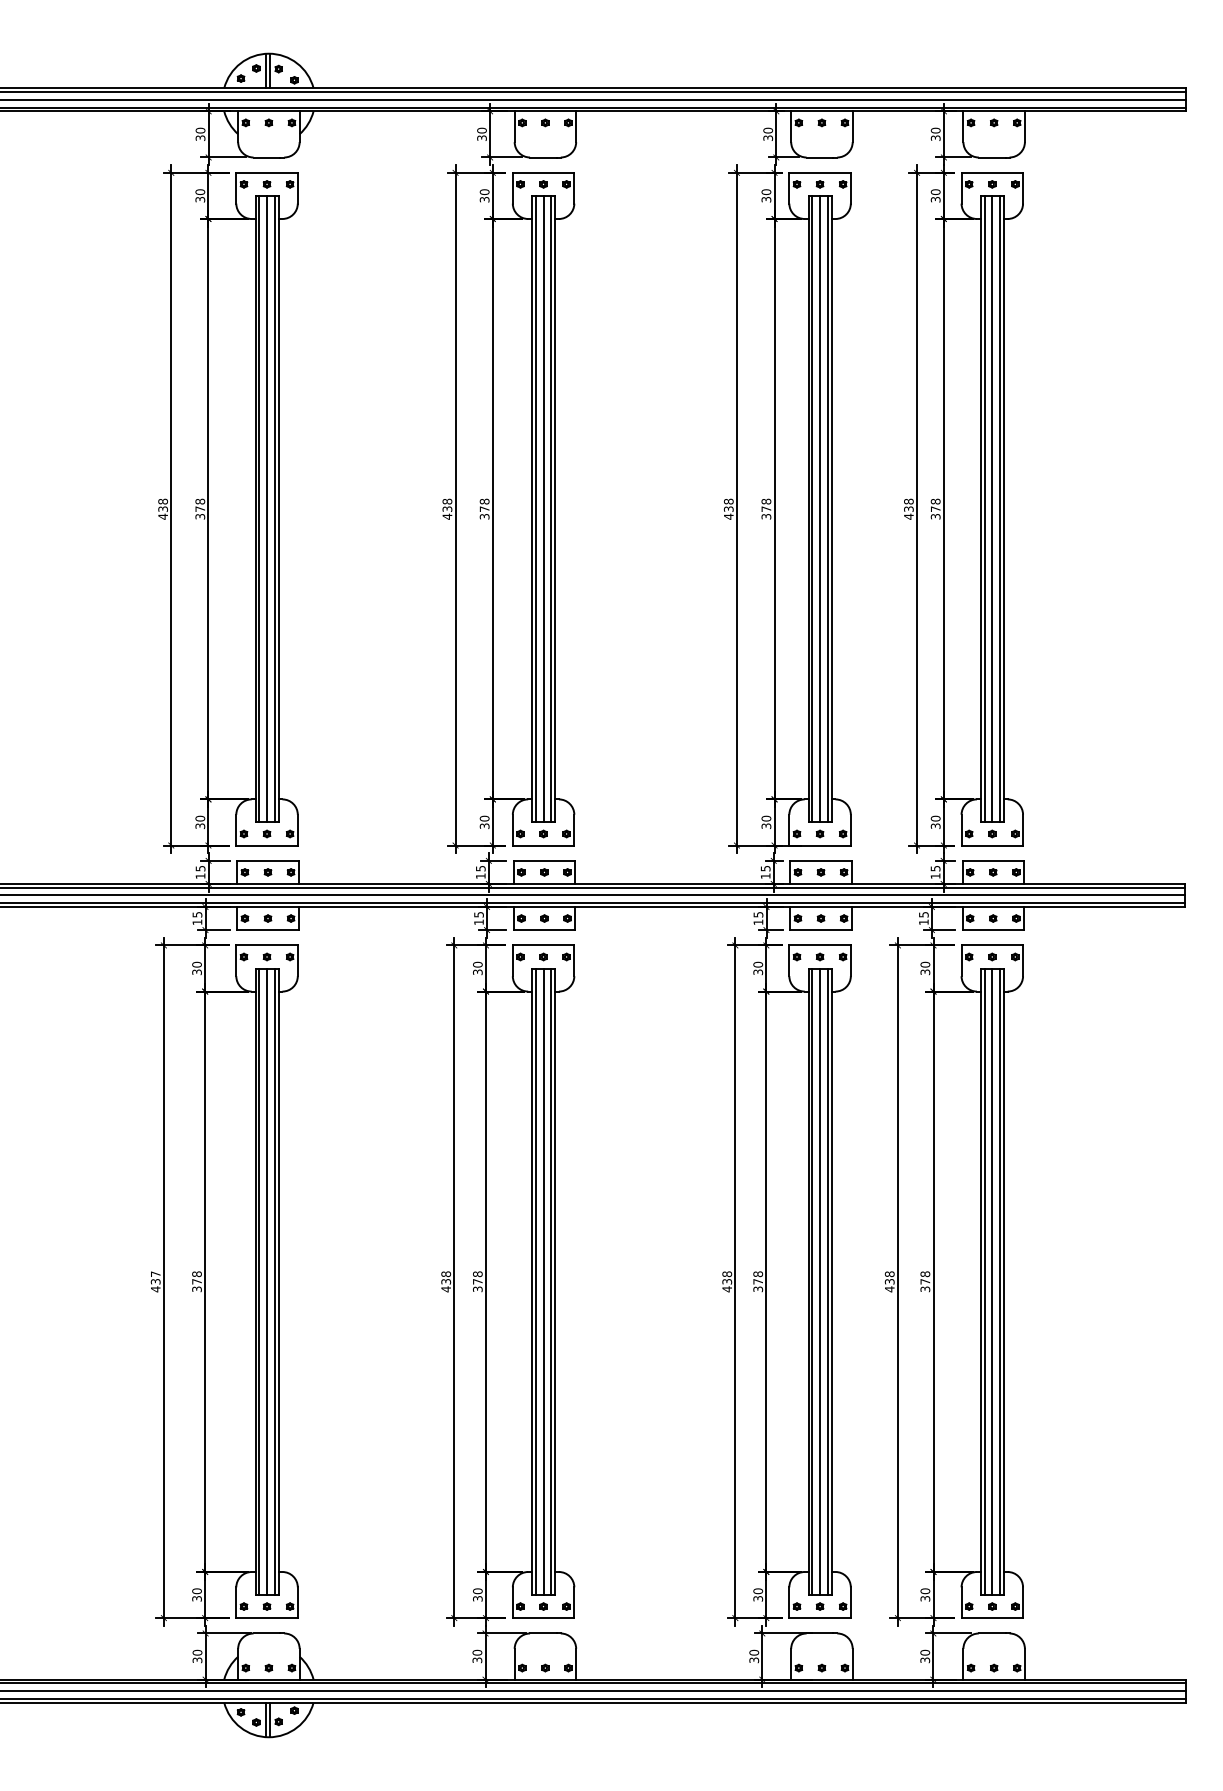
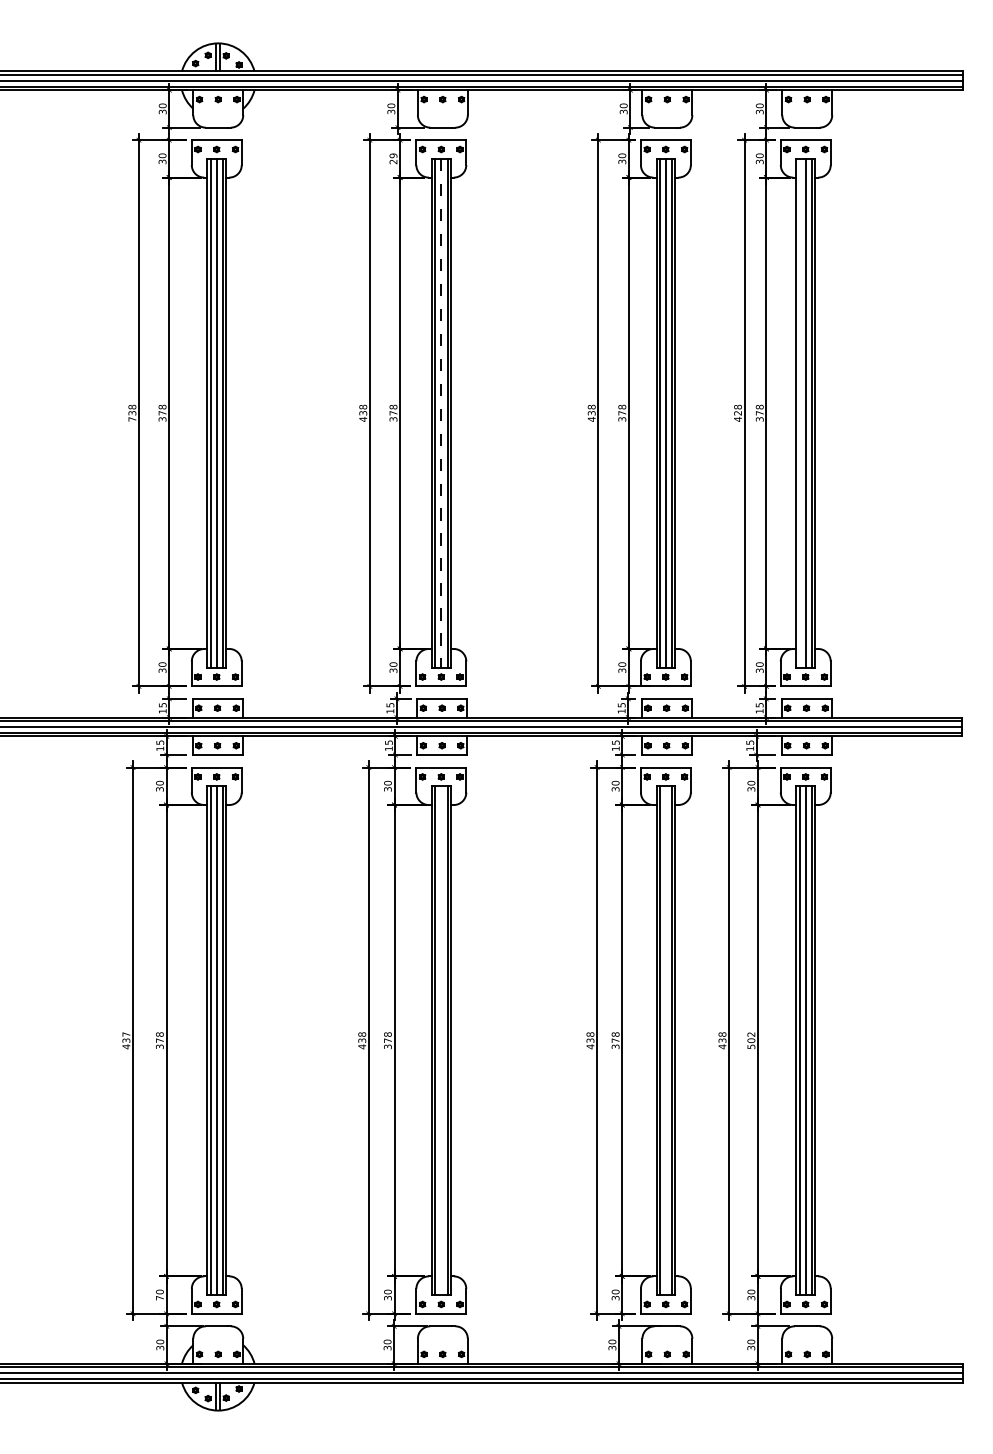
text: (484, 195) -> (393, 158), 30 -> 29
text: (908, 508) -> (737, 412), 438 -> 428
line: (984, 508) -> (799, 412), removed
line: (543, 509) -> (441, 413), solid -> dashed
text: (162, 516) -> (131, 419), 438 -> 738
line: (543, 1281) -> (441, 1040), removed
line: (820, 1281) -> (666, 1040), removed
text: (925, 1281) -> (751, 1040), 378 -> 502
text: (196, 1598) -> (159, 1297), 30 -> 70

